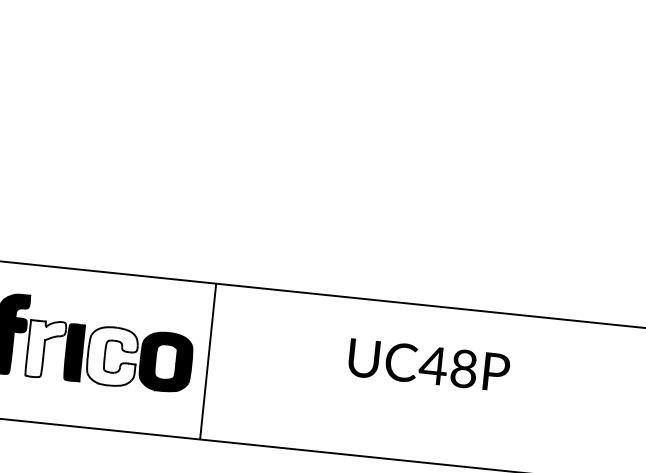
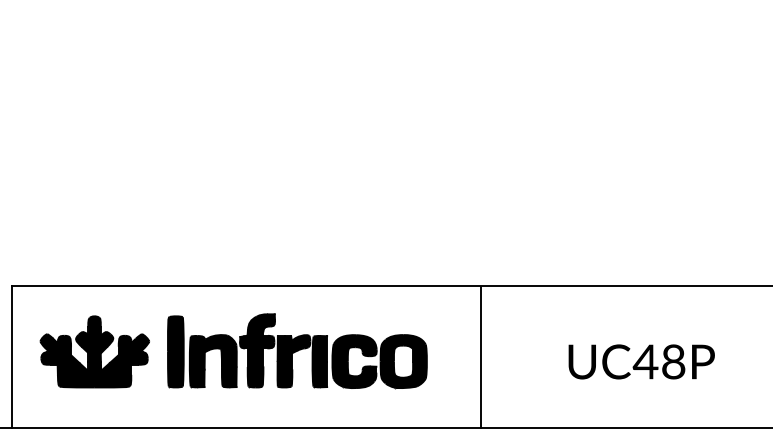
fill: (45, 349) -> (293, 361), added
fill: (112, 356) -> (354, 361), added
line: (207, 361) -> (480, 357), moved
text: (428, 364) -> (641, 361), moved

